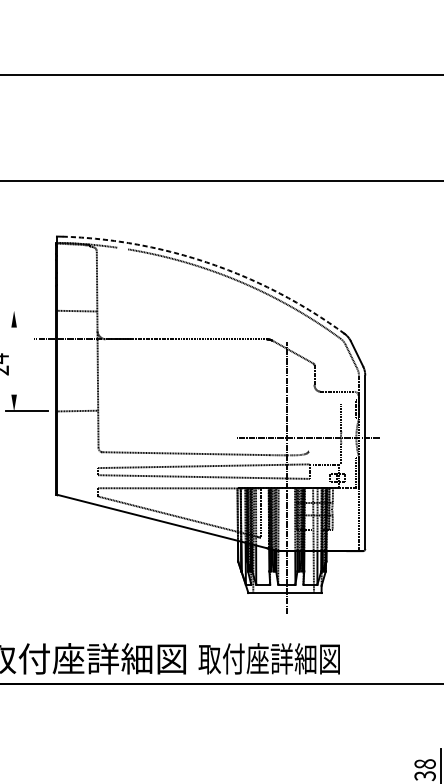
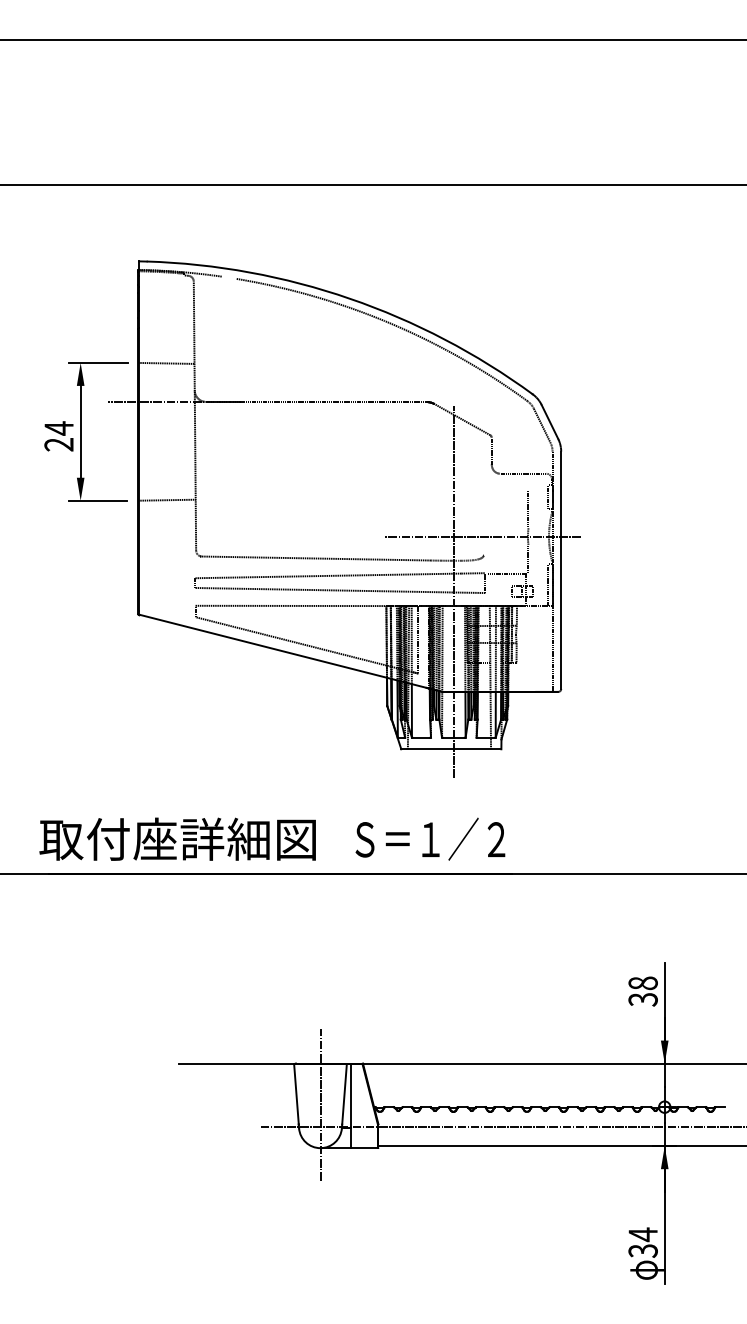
arc: (210, 263) -> (349, 298), dashed -> solid
line: (27, 310) -> (98, 362), added
line: (14, 360) -> (80, 431), added
text: (269, 658) -> (429, 838), 取付座詳細図 -> Ｓ＝１／２

